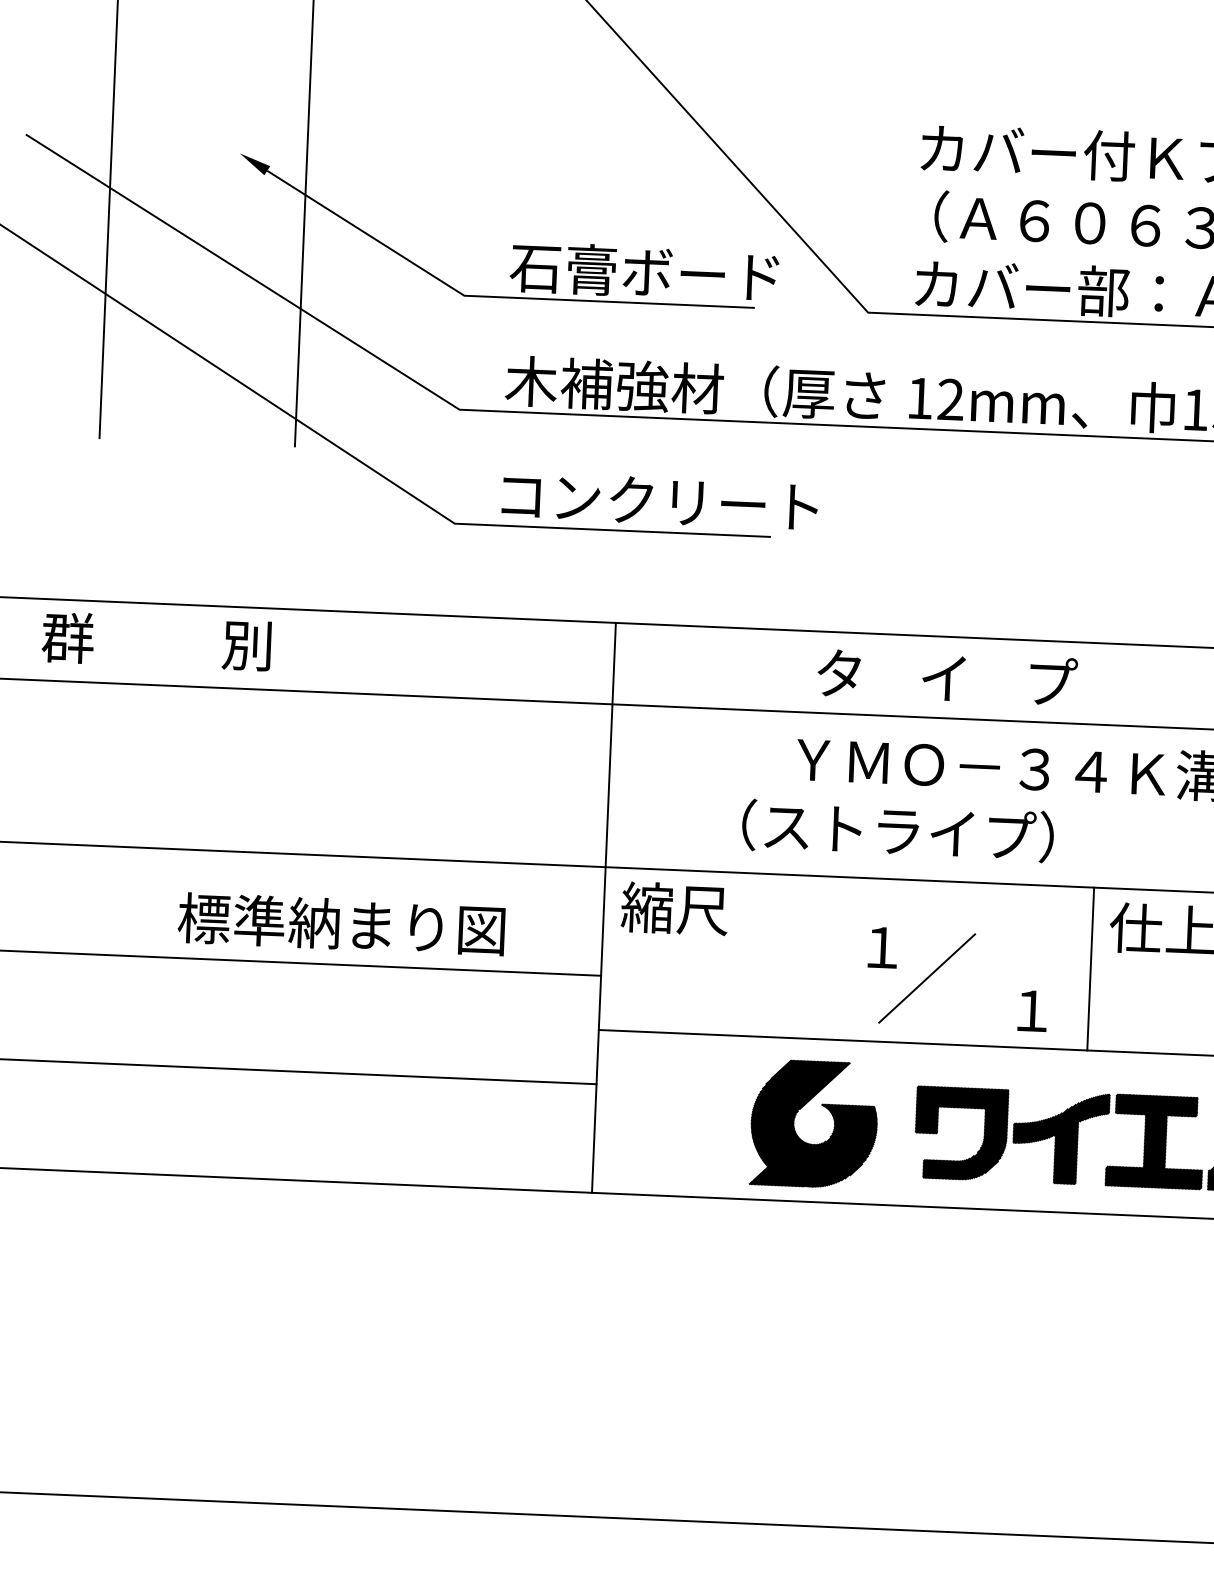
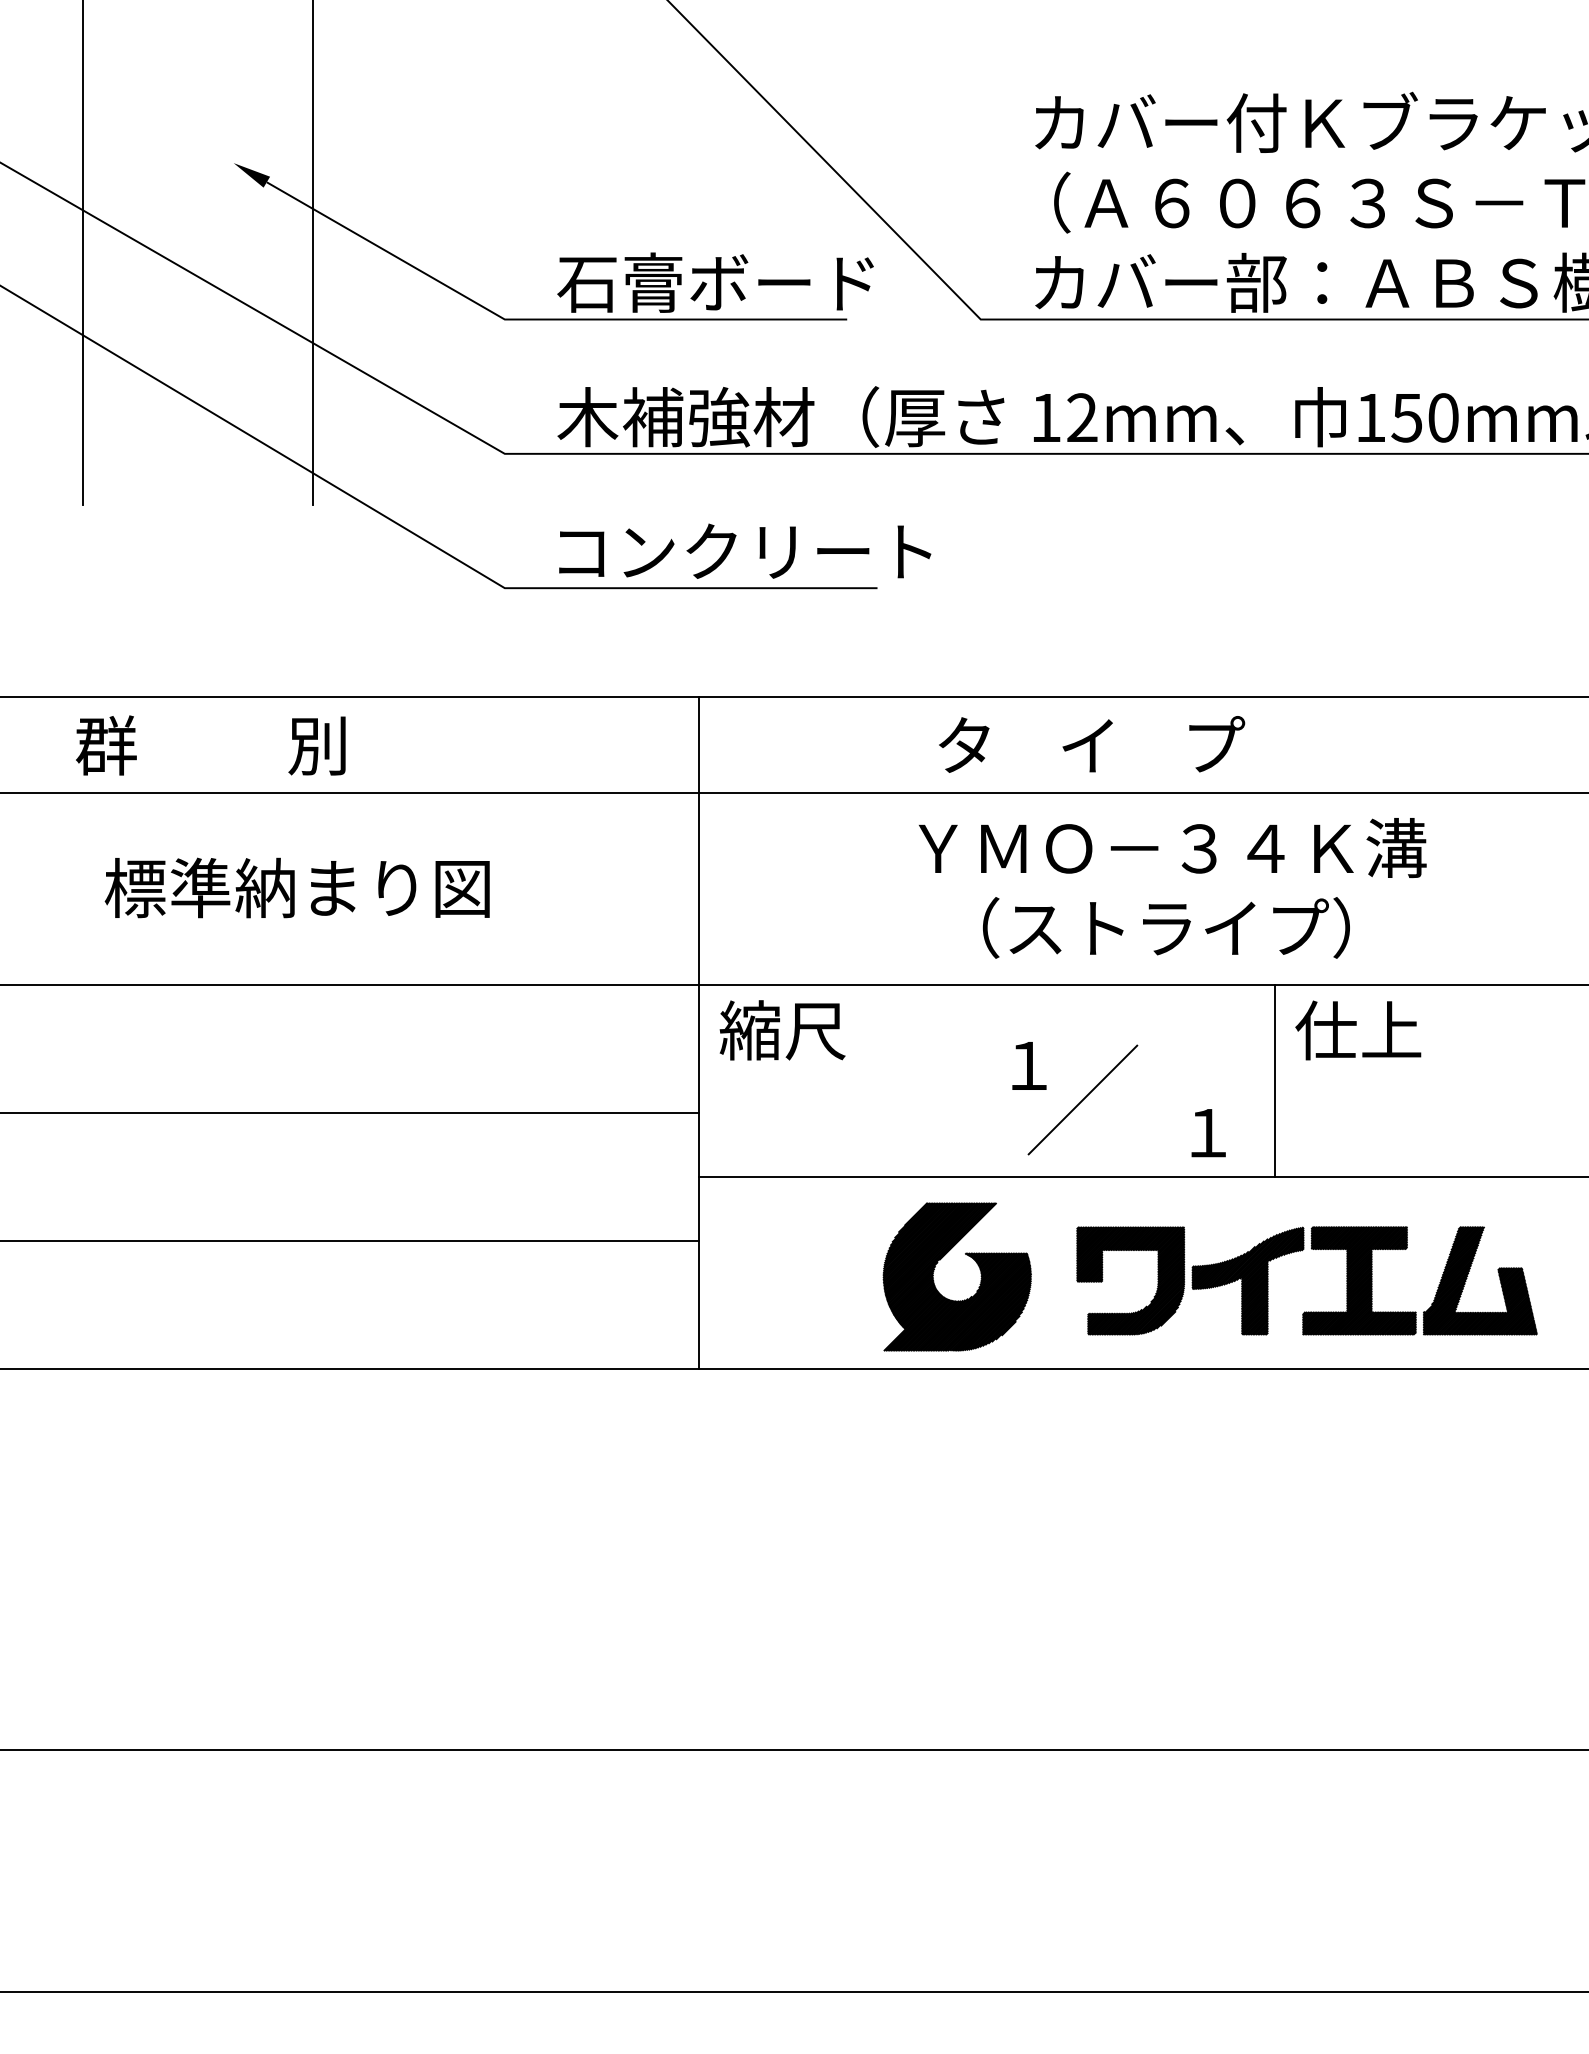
text: (156, 641) -> (210, 745), moved
text: (898, 830) -> (1166, 927), moved
text: (340, 923) -> (296, 887), moved

